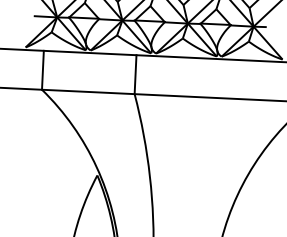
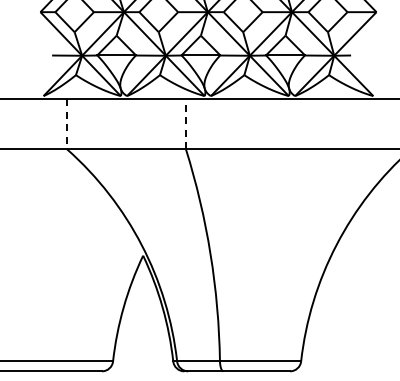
line: (43, 70) -> (67, 124), solid -> dashed
line: (135, 74) -> (185, 124), solid -> dashed

